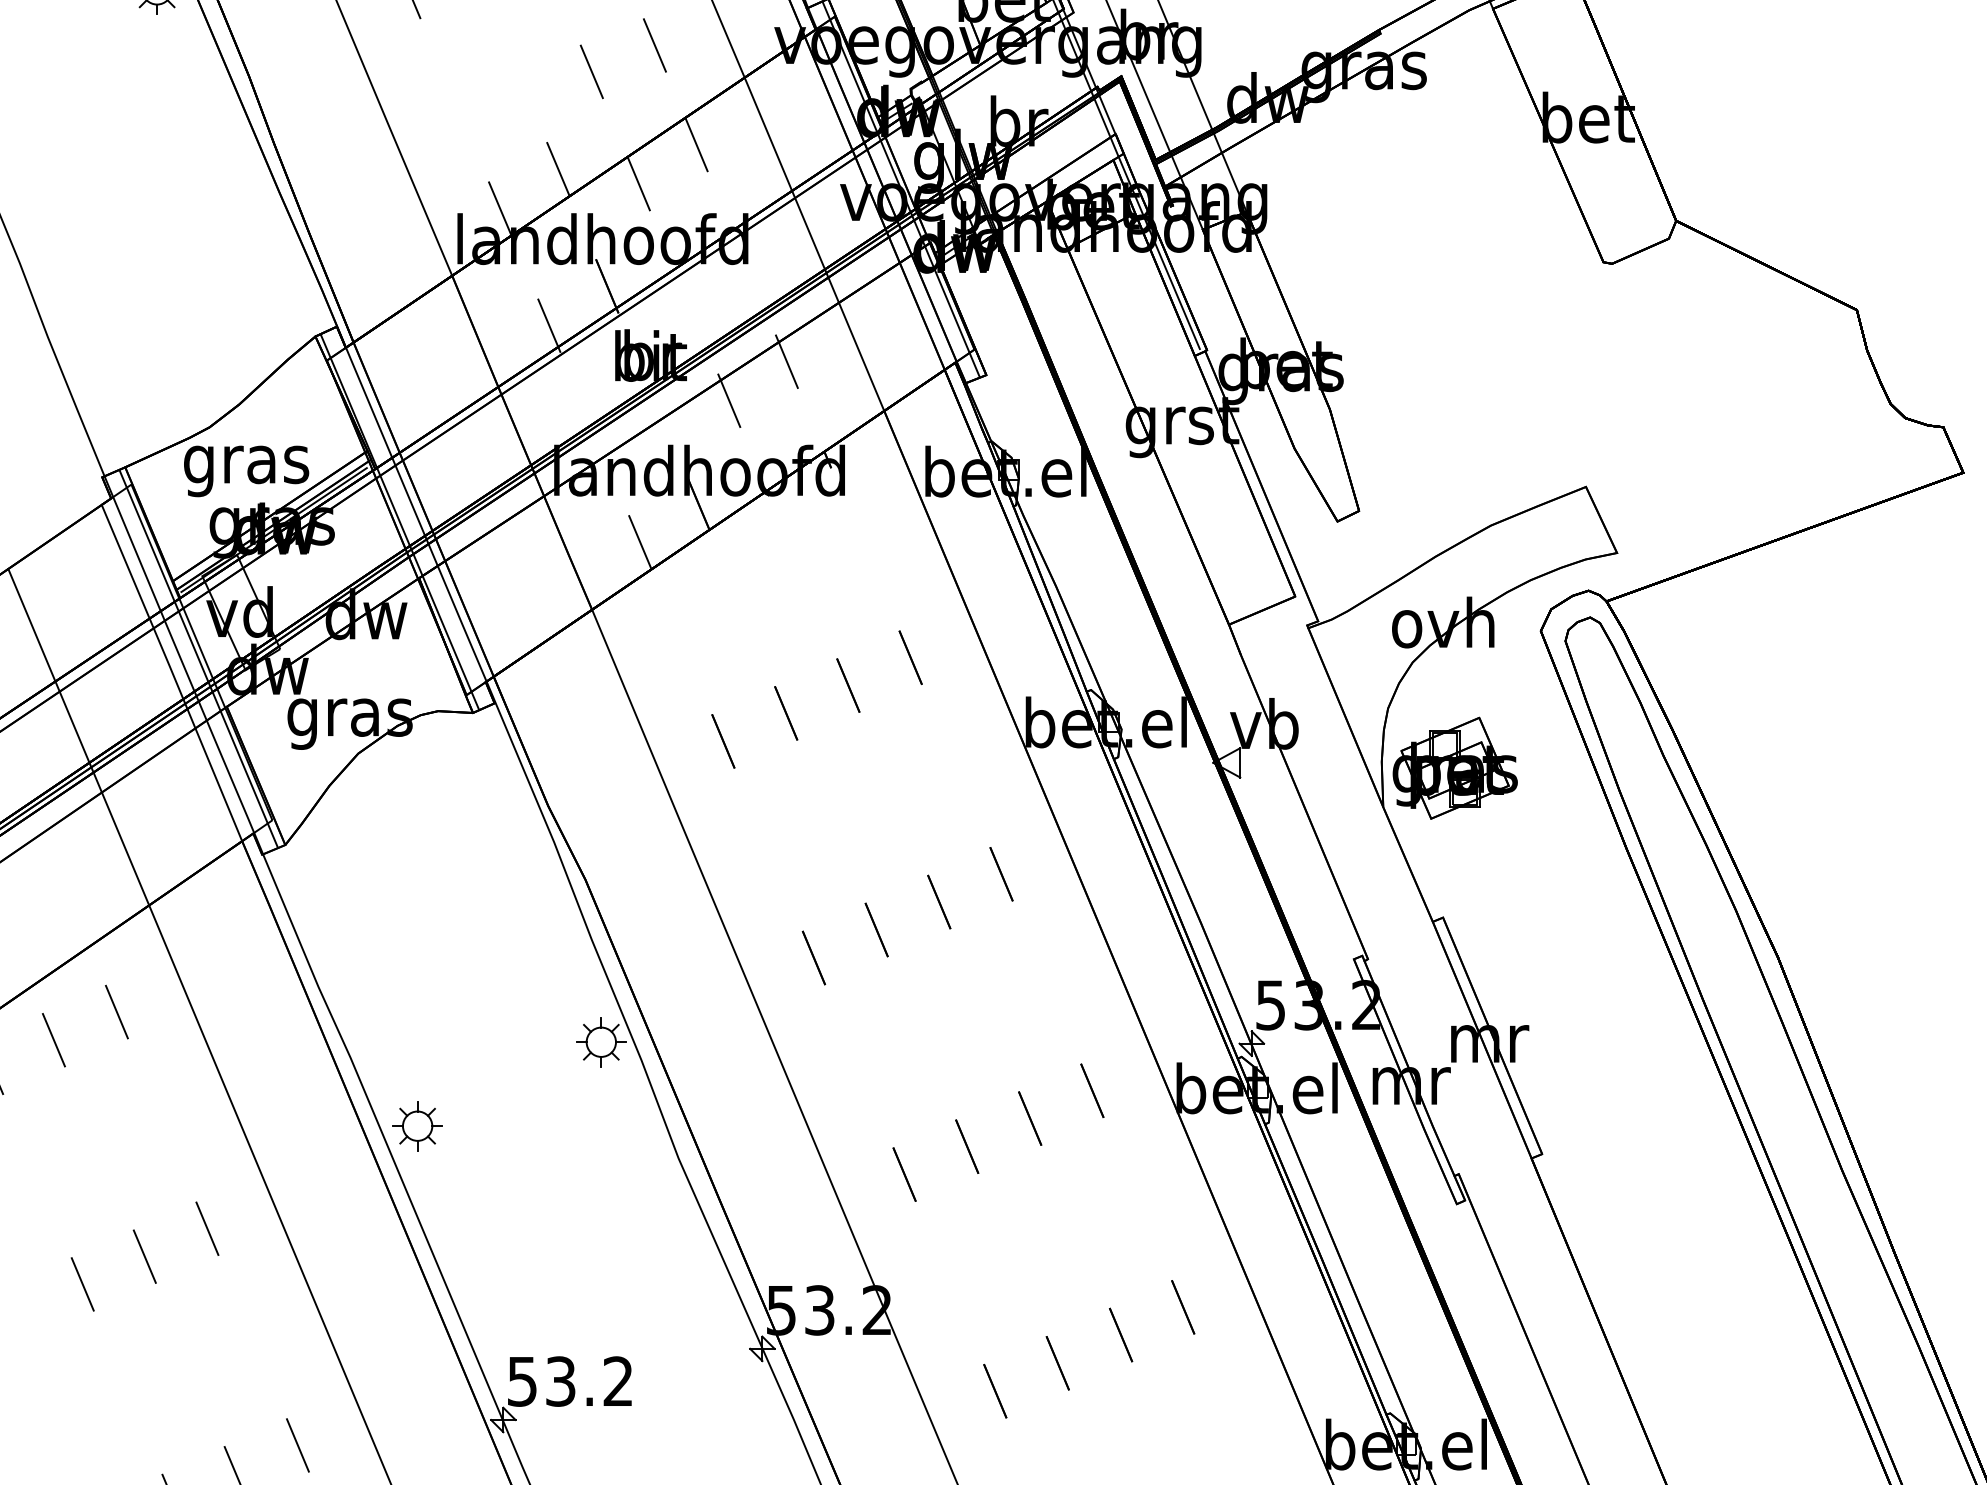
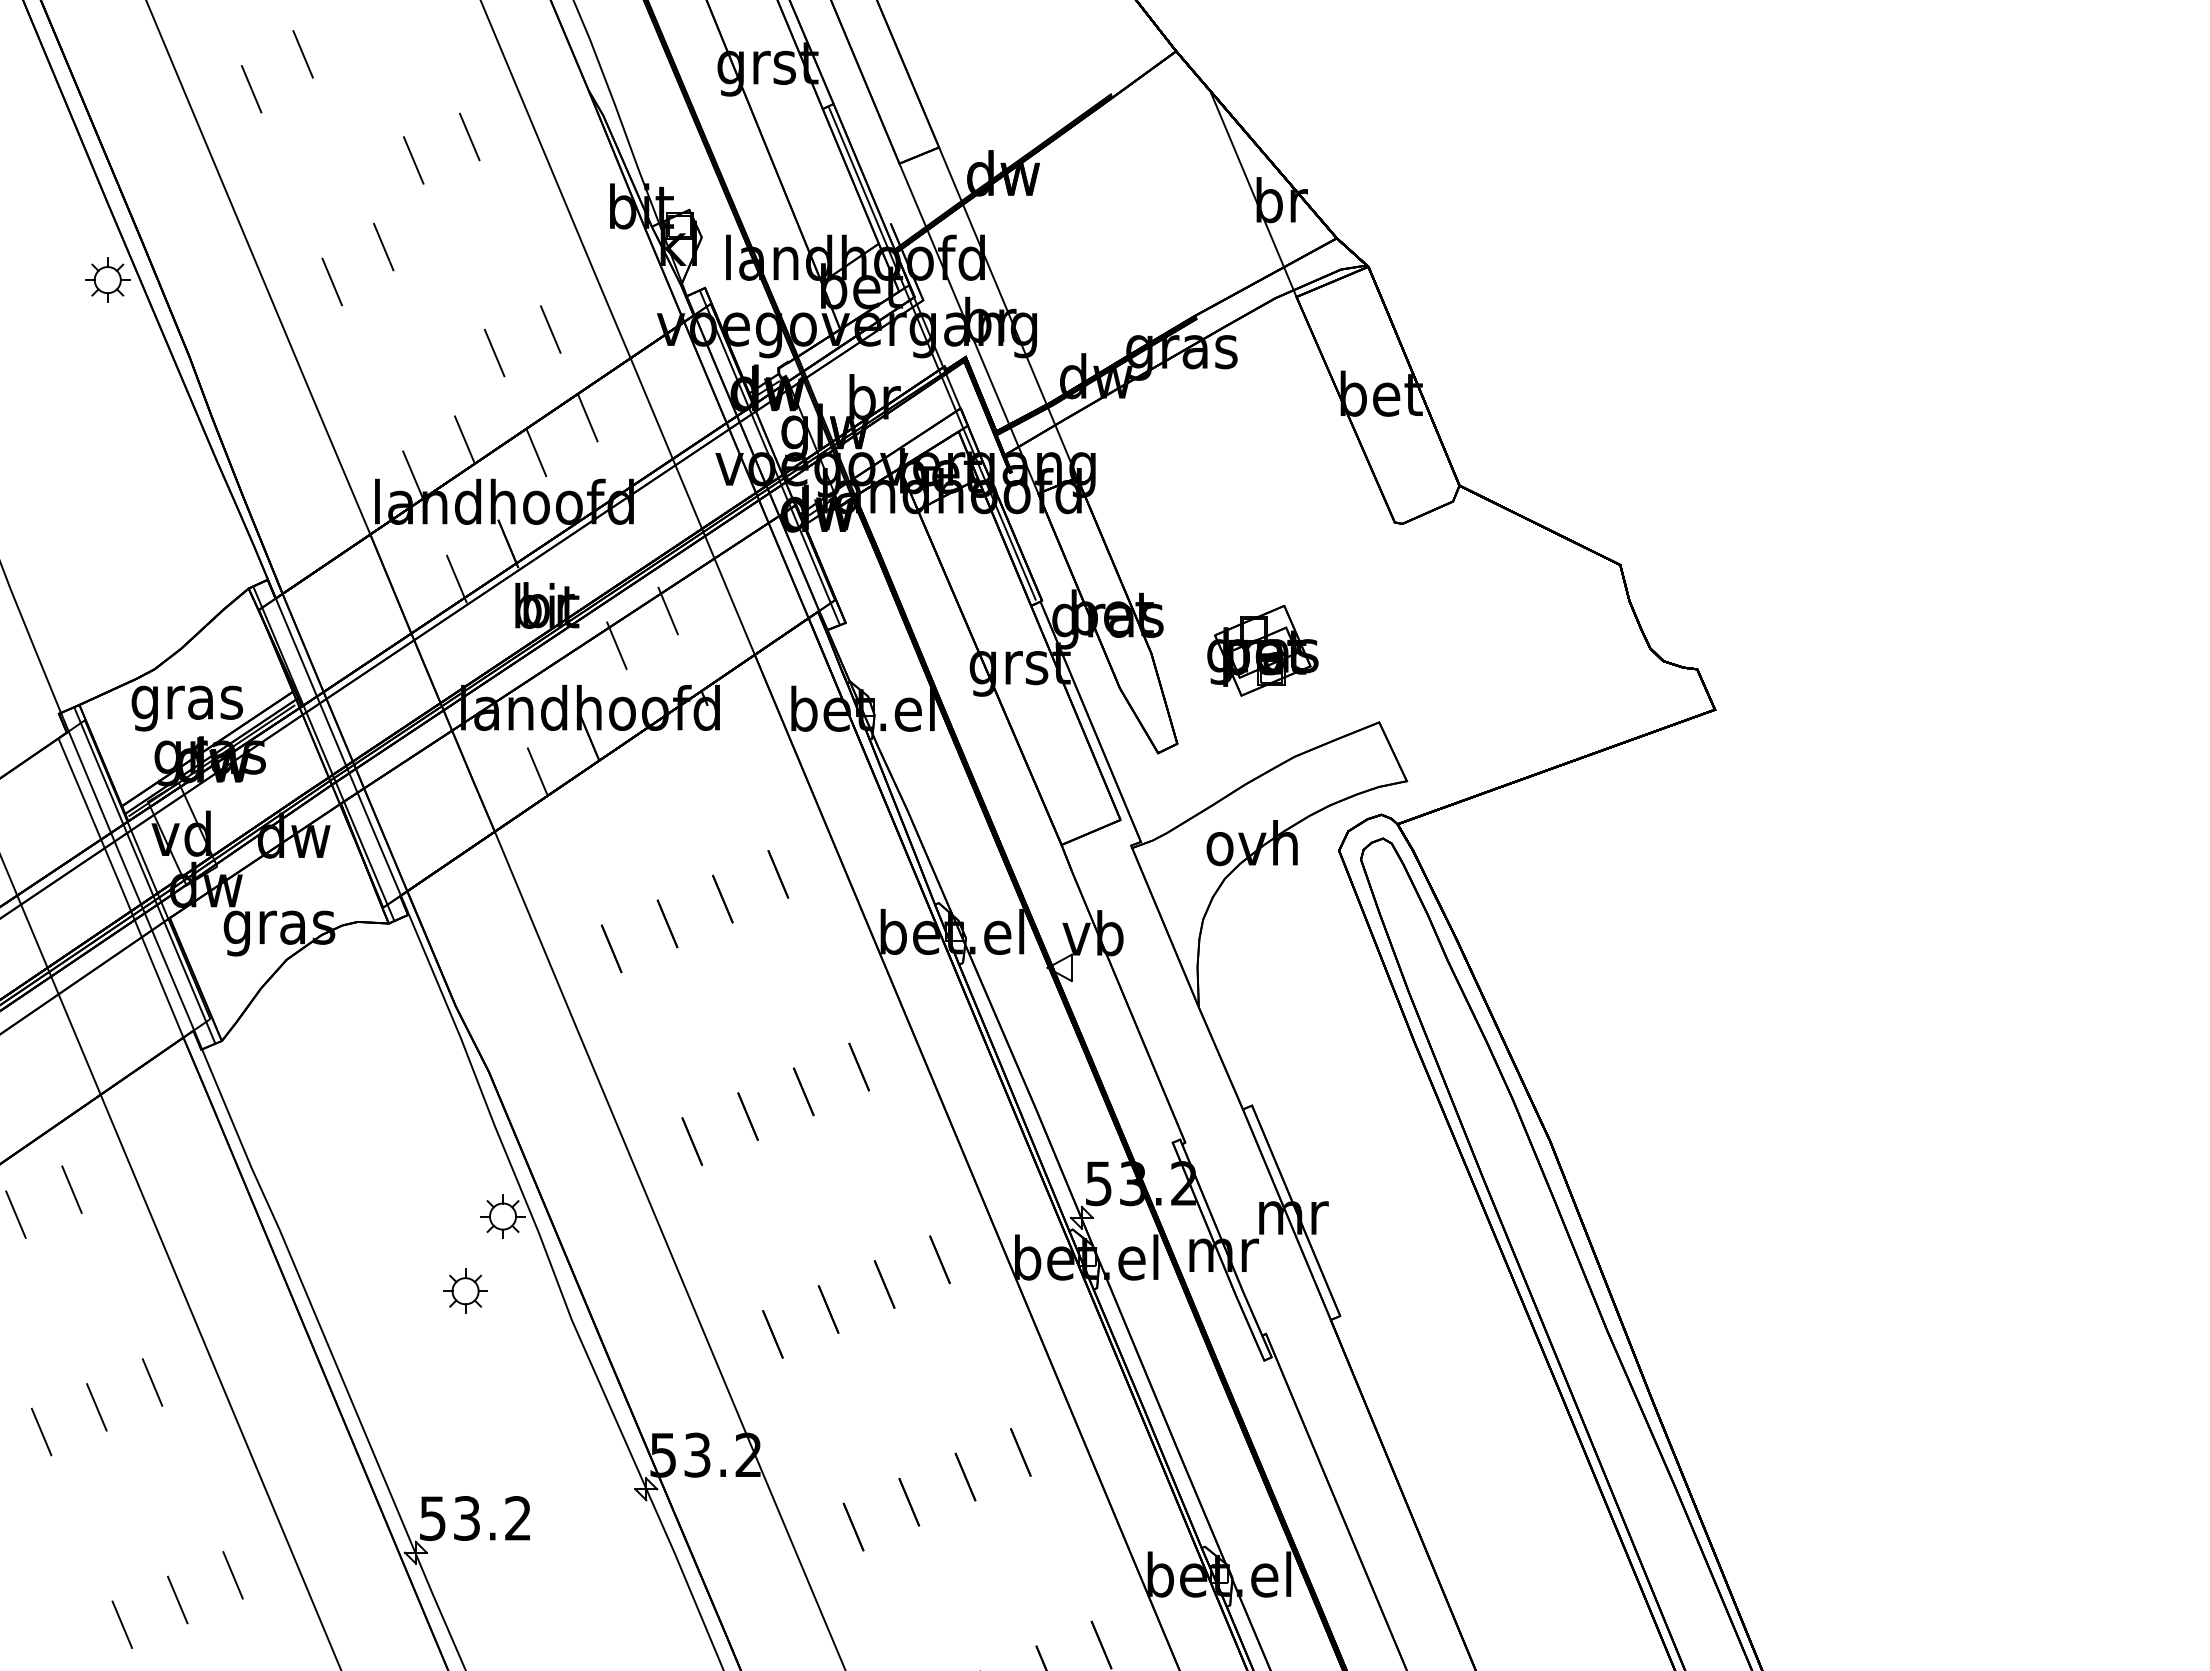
part: (1454, 767) -> (1262, 650), moved
part: (417, 1125) -> (465, 1290), moved

